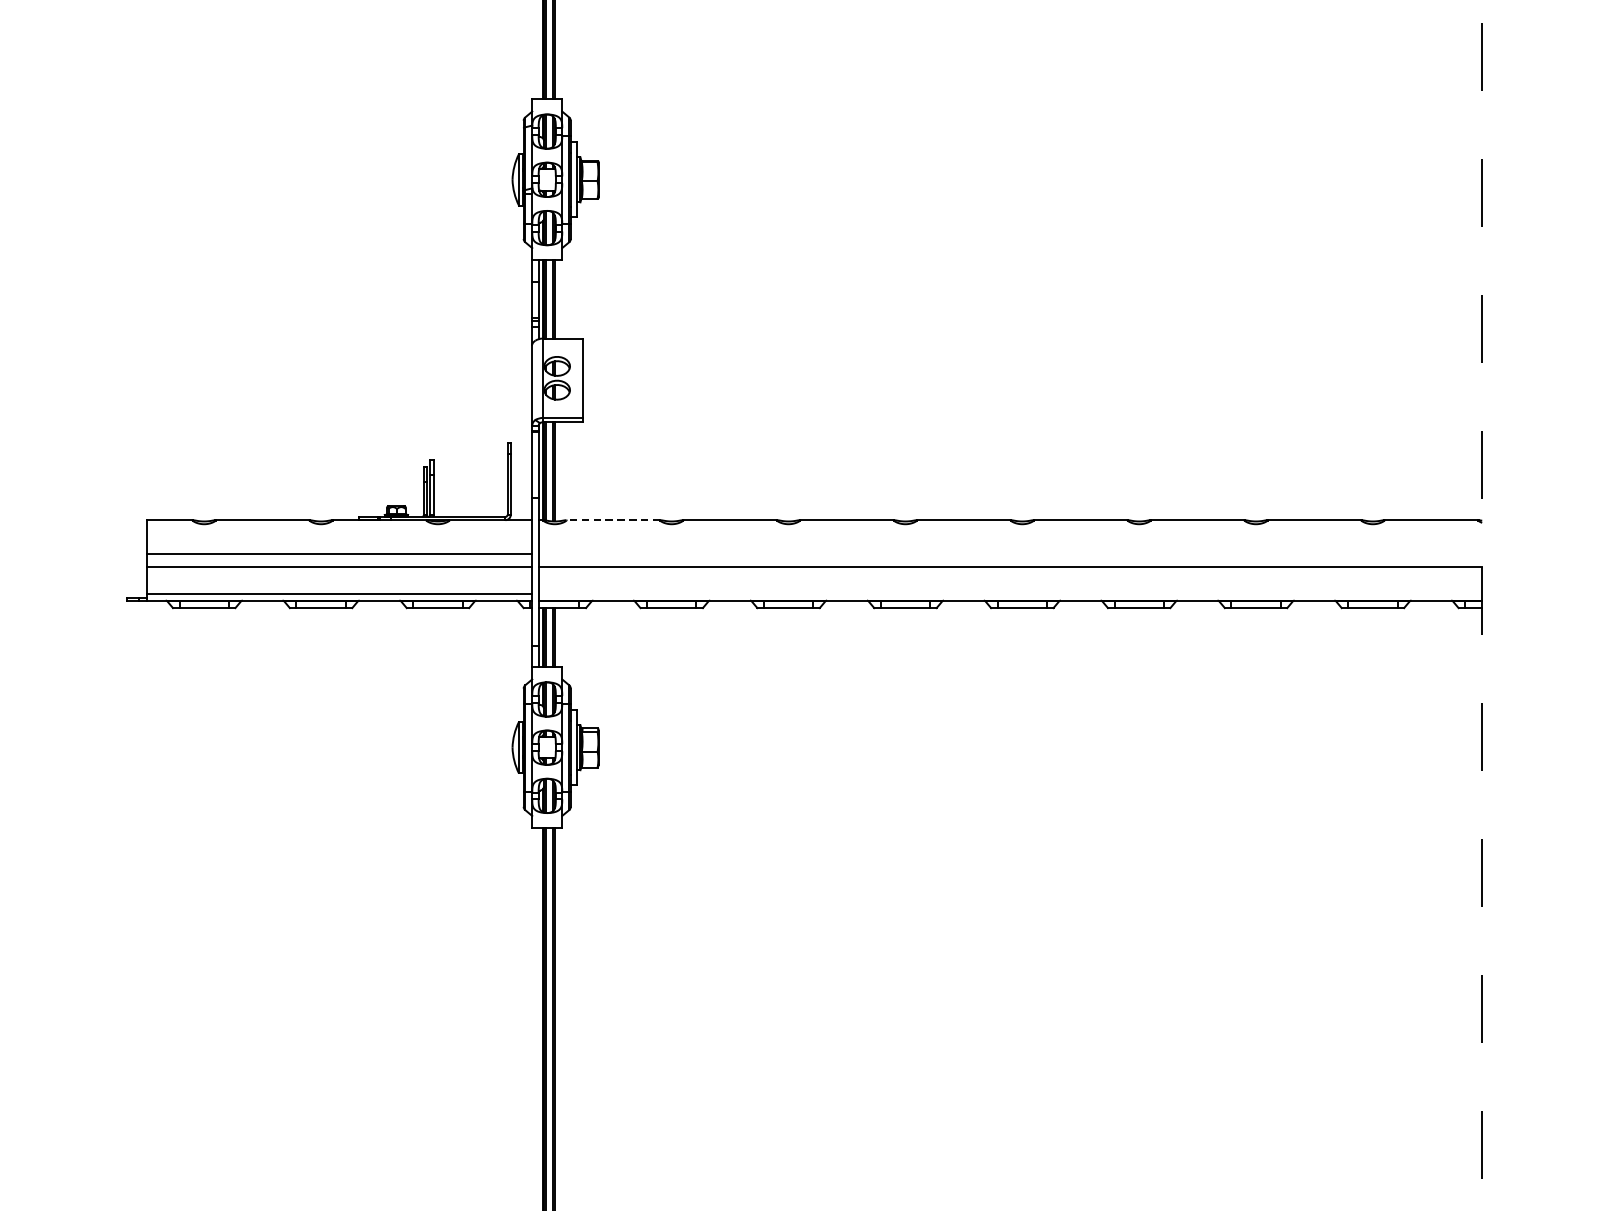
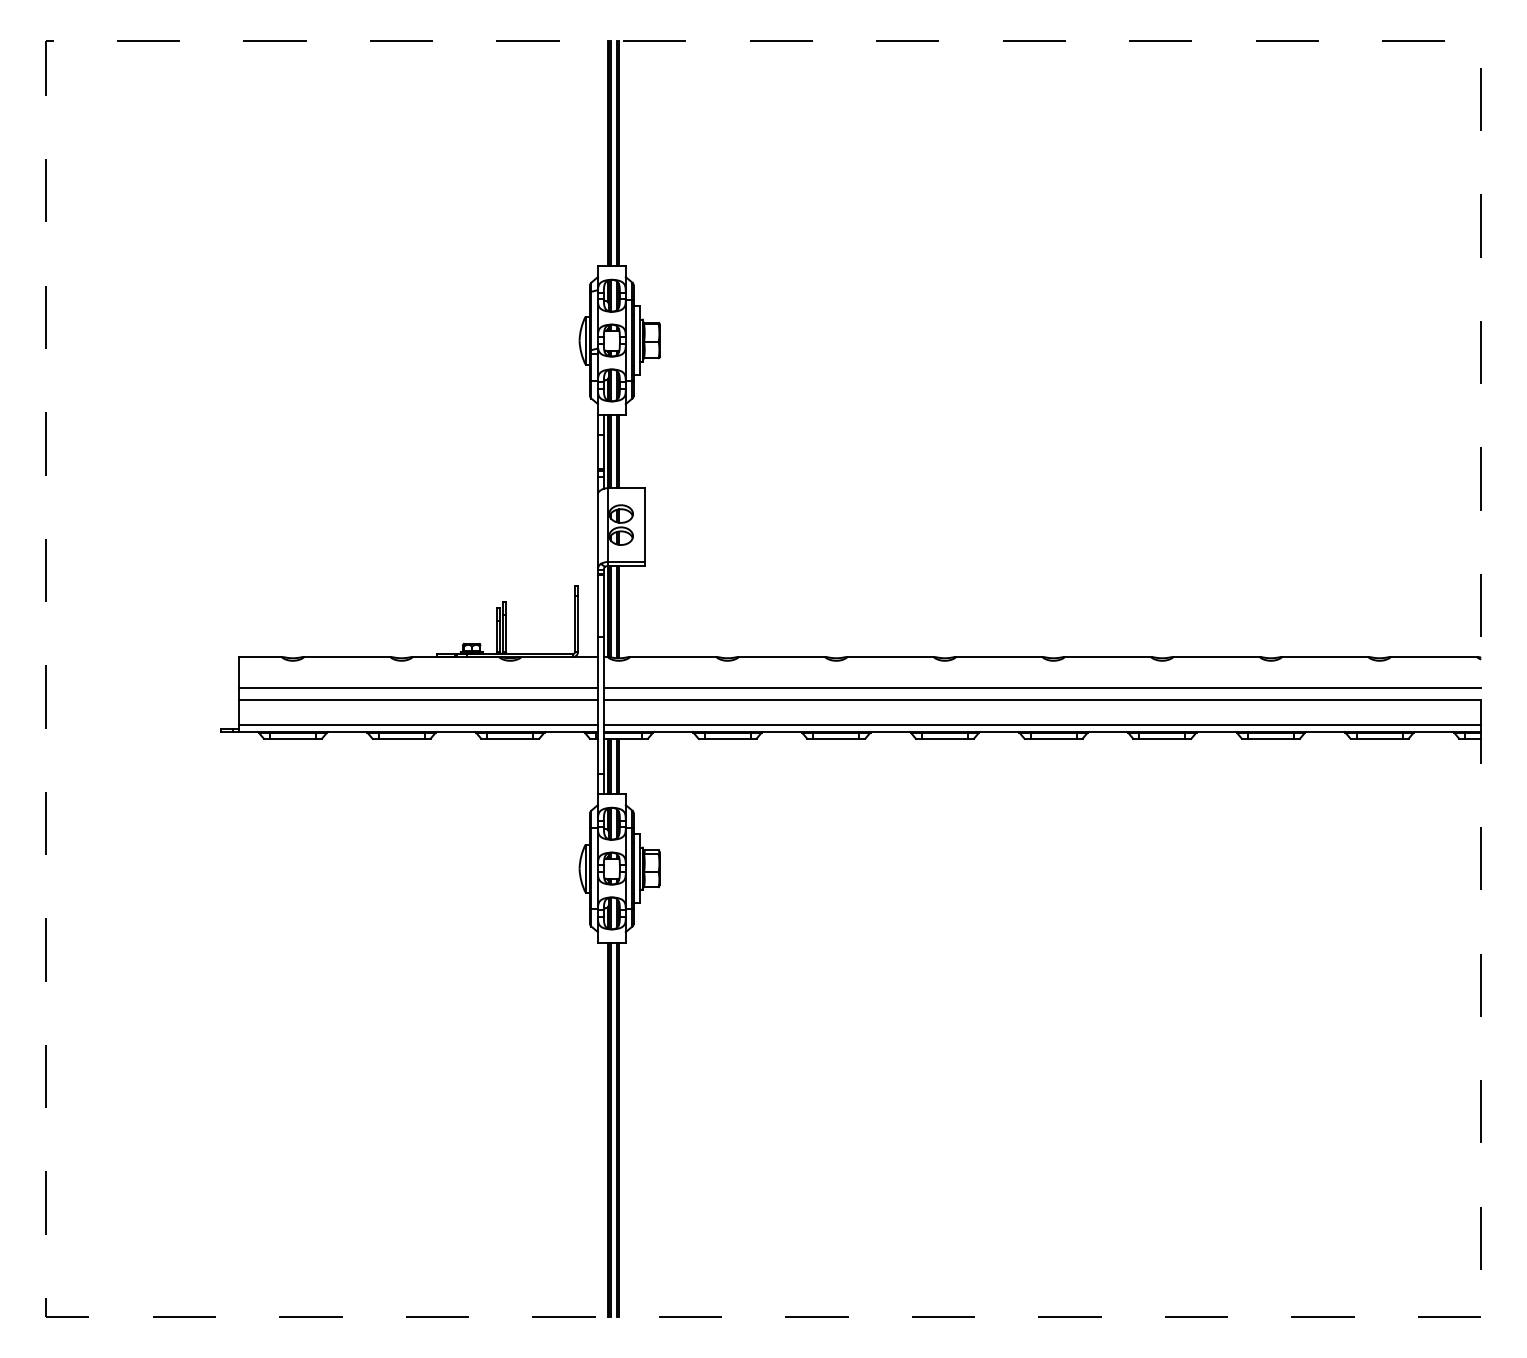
line: (613, 520) -> (673, 657), dashed -> solid
line: (1010, 554) -> (1042, 688), added
line: (1010, 593) -> (1042, 725), added

